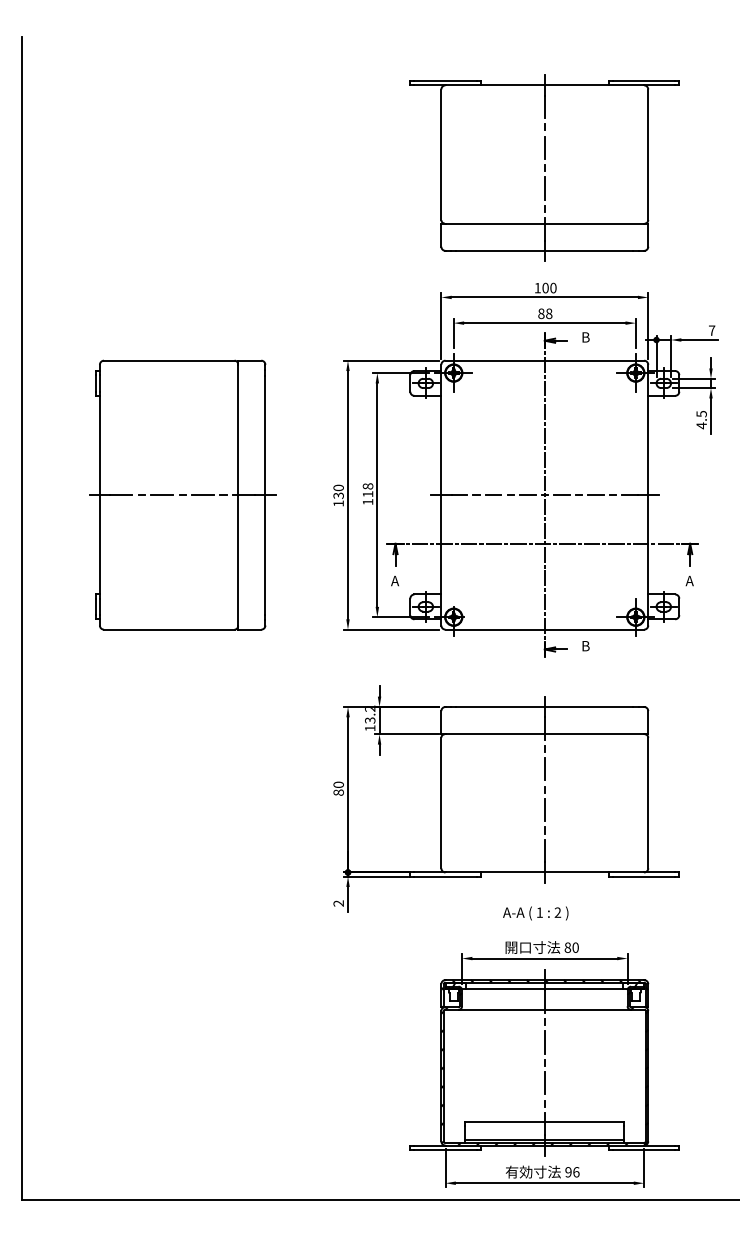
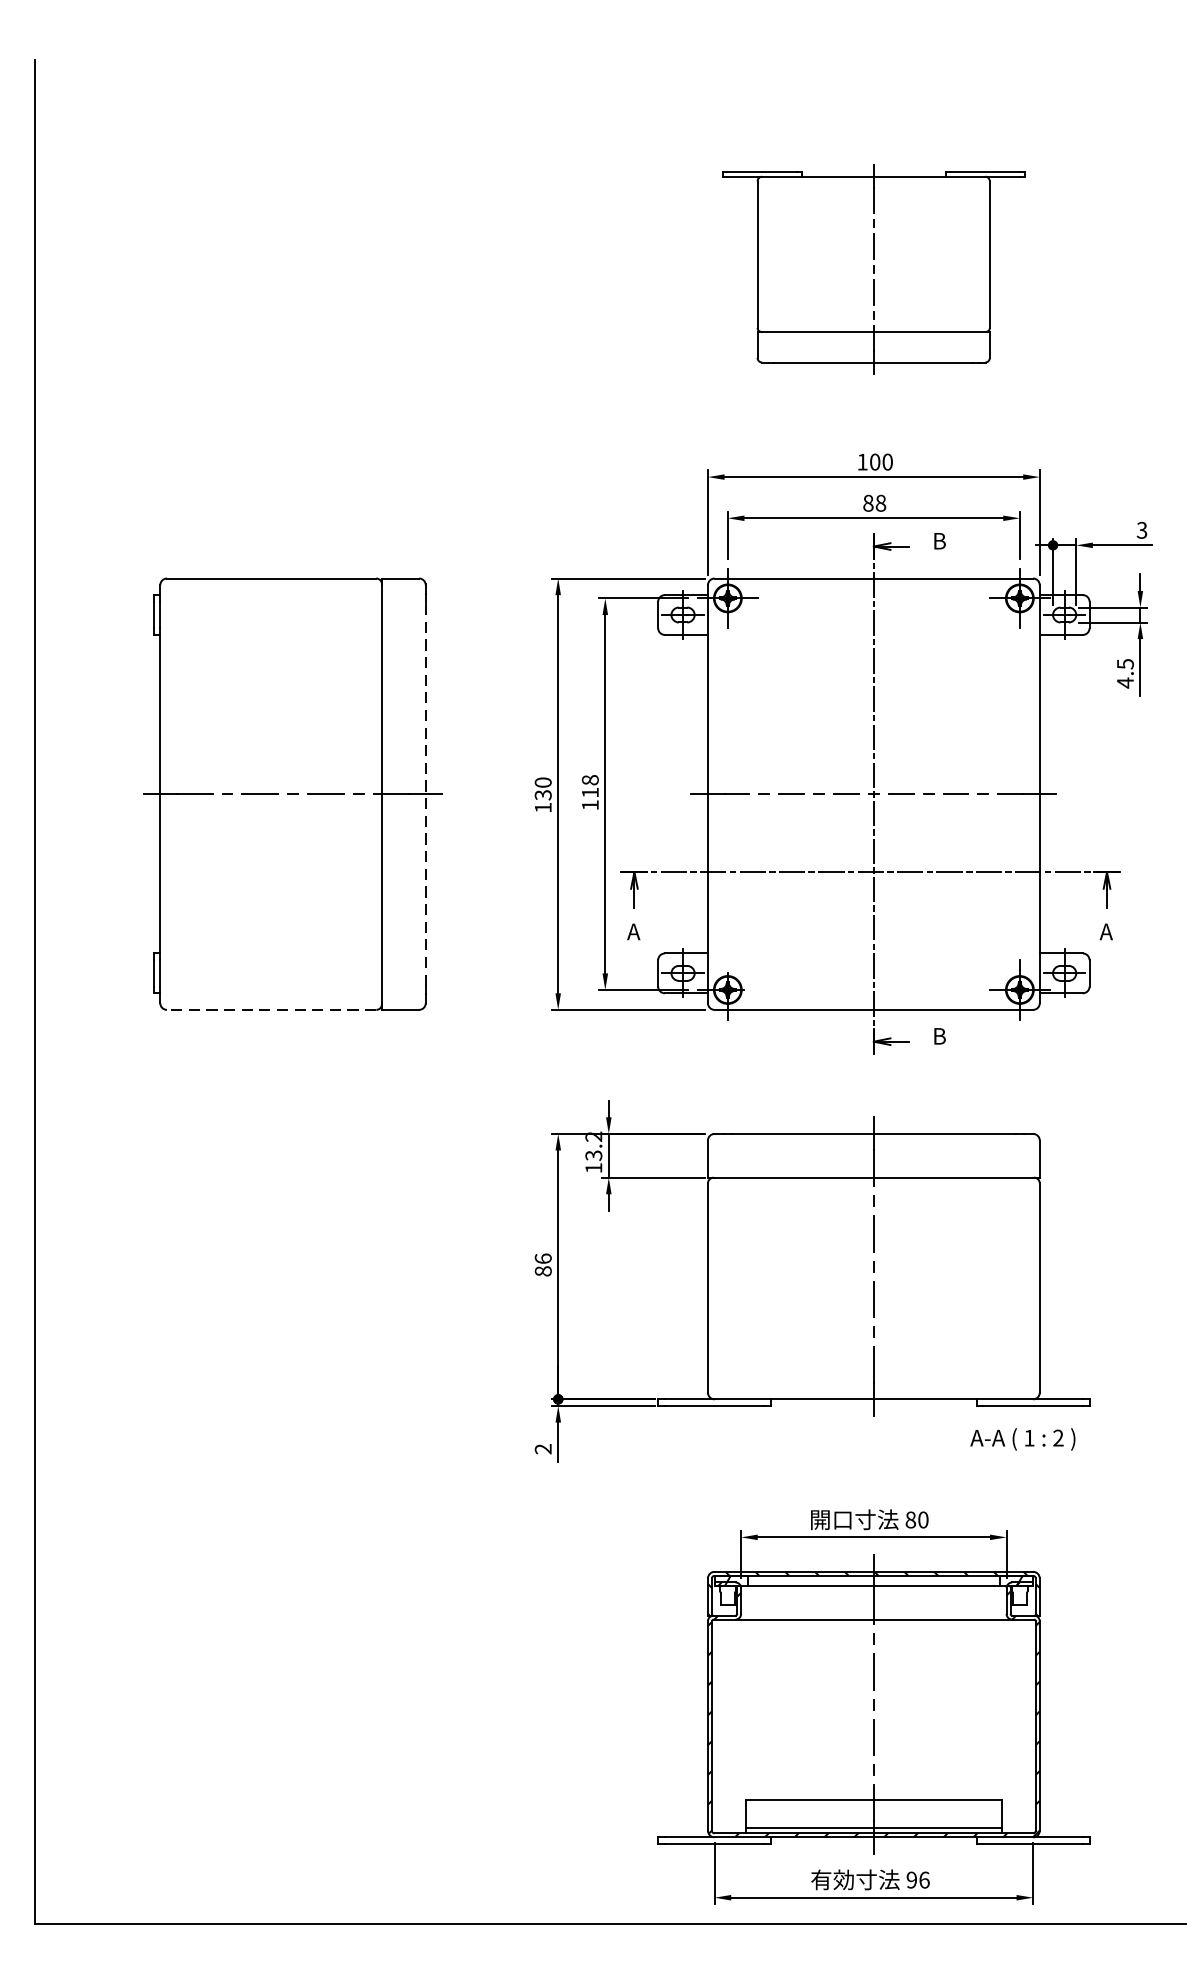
part: (544, 167) -> (873, 268), size x0.7
text: (711, 330) -> (1141, 530), 7 -> 3
line: (265, 494) -> (425, 793), solid -> dashed
line: (168, 629) -> (270, 1009), solid -> dashed
text: (338, 784) -> (542, 1258), 80 -> 86
text: (535, 913) -> (1022, 1439), moved

